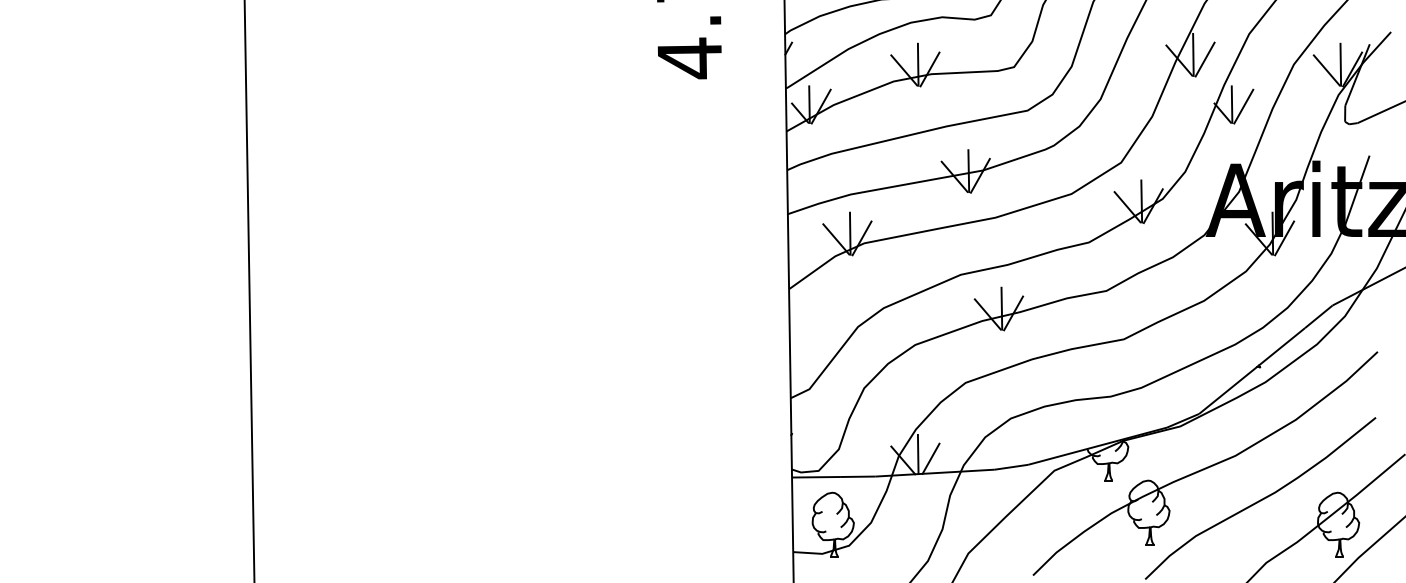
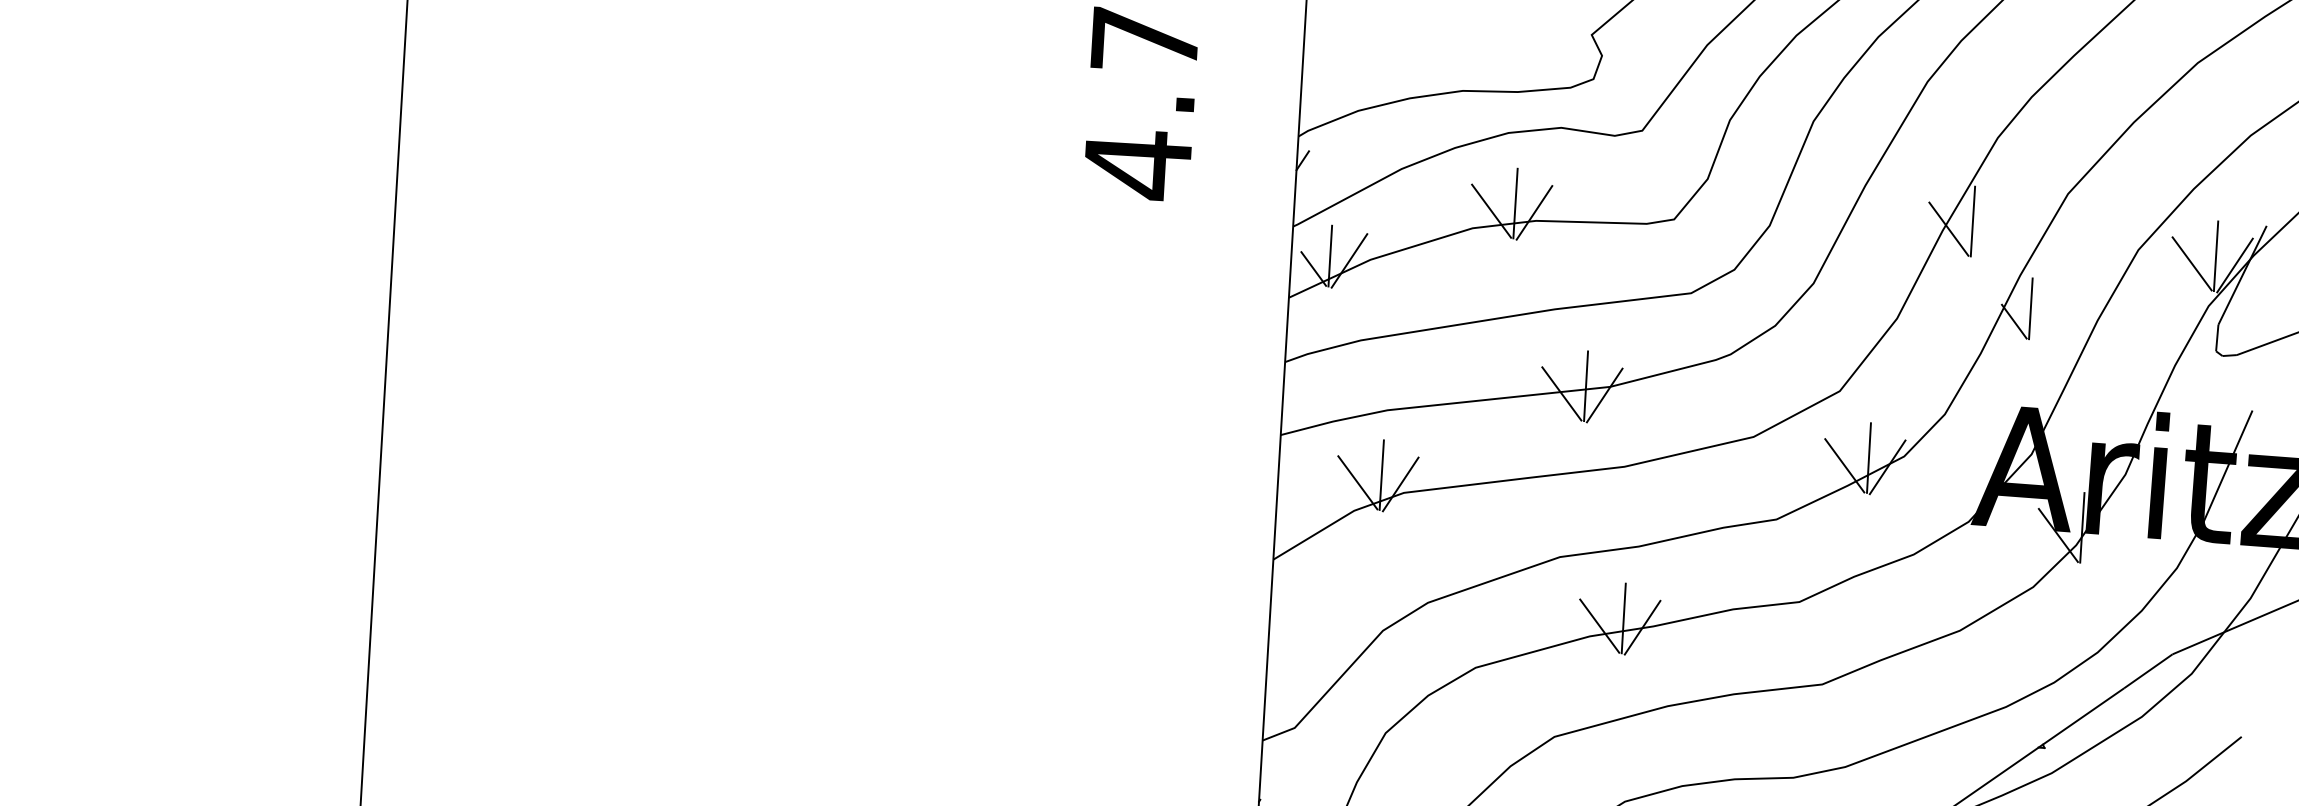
line: (1204, 59) -> (1990, 230), removed
line: (1243, 106) -> (2049, 313), removed
line: (1284, 238) -> (2101, 537), removed

